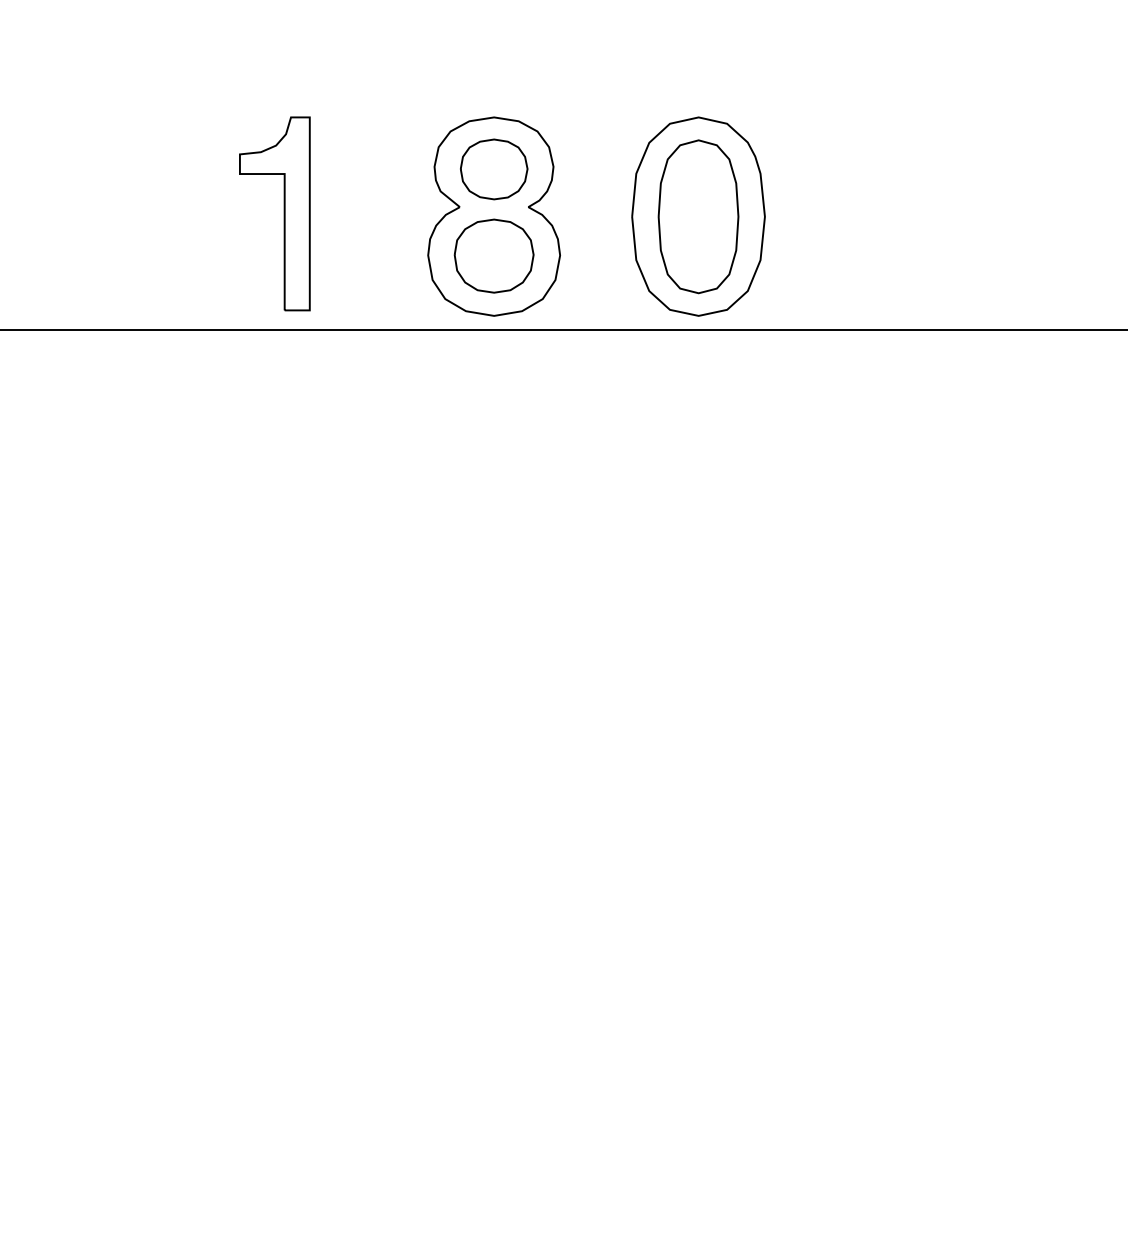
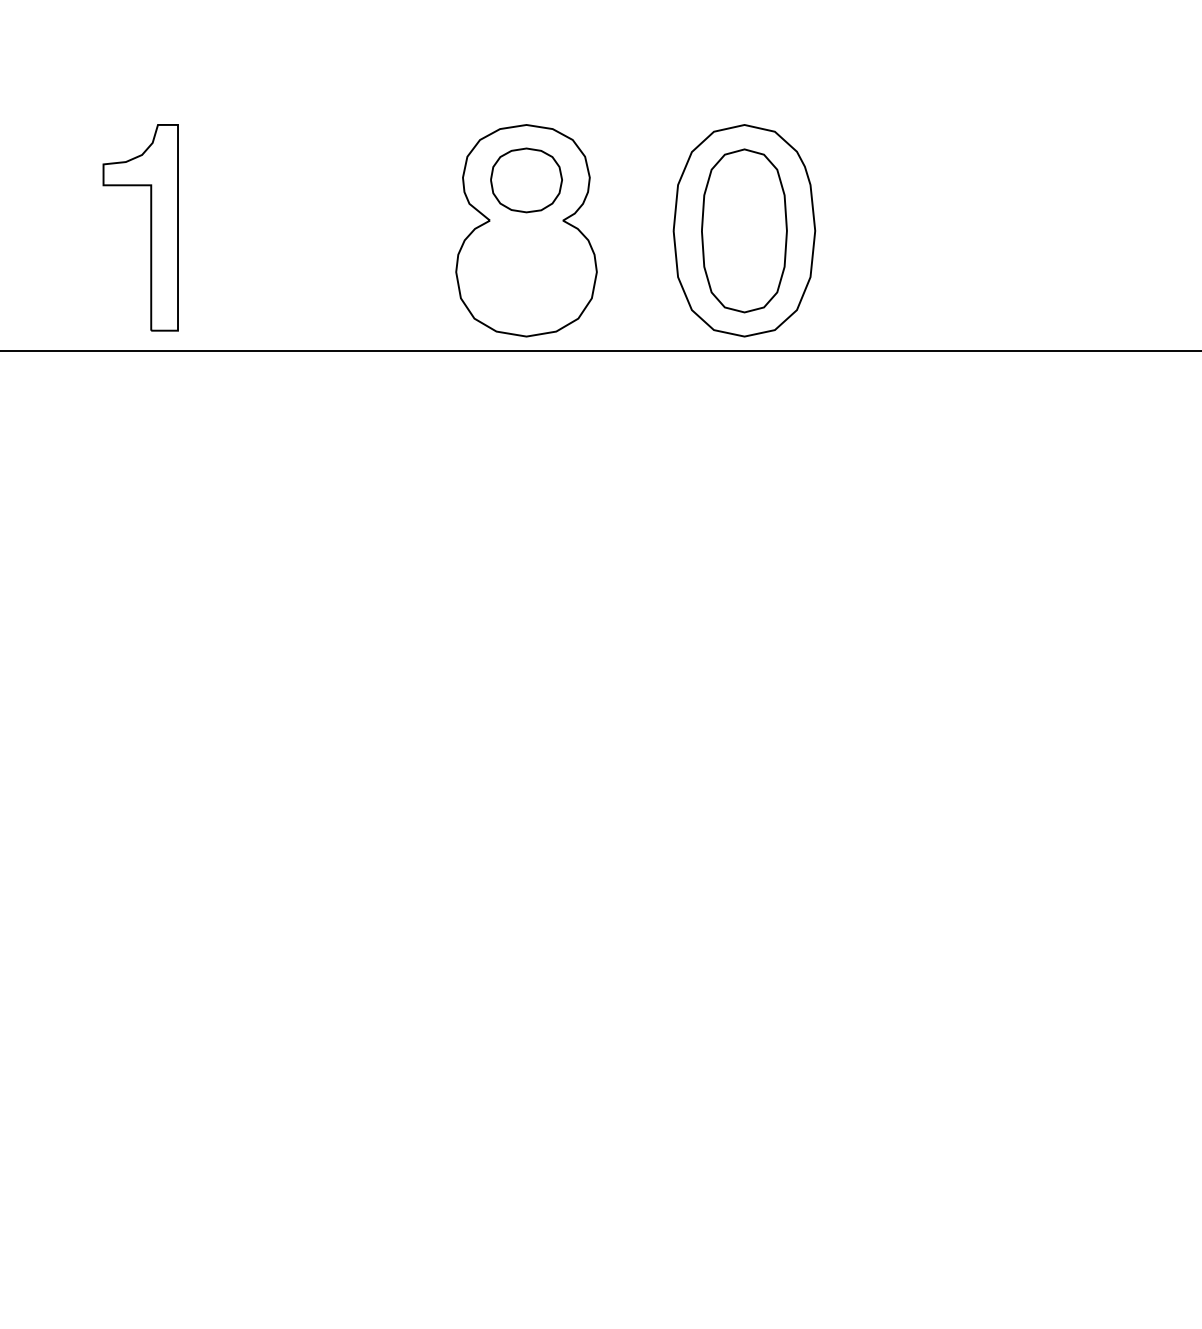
part: (284, 213) -> (150, 227), moved
part: (494, 255) -> (526, 272), removed

